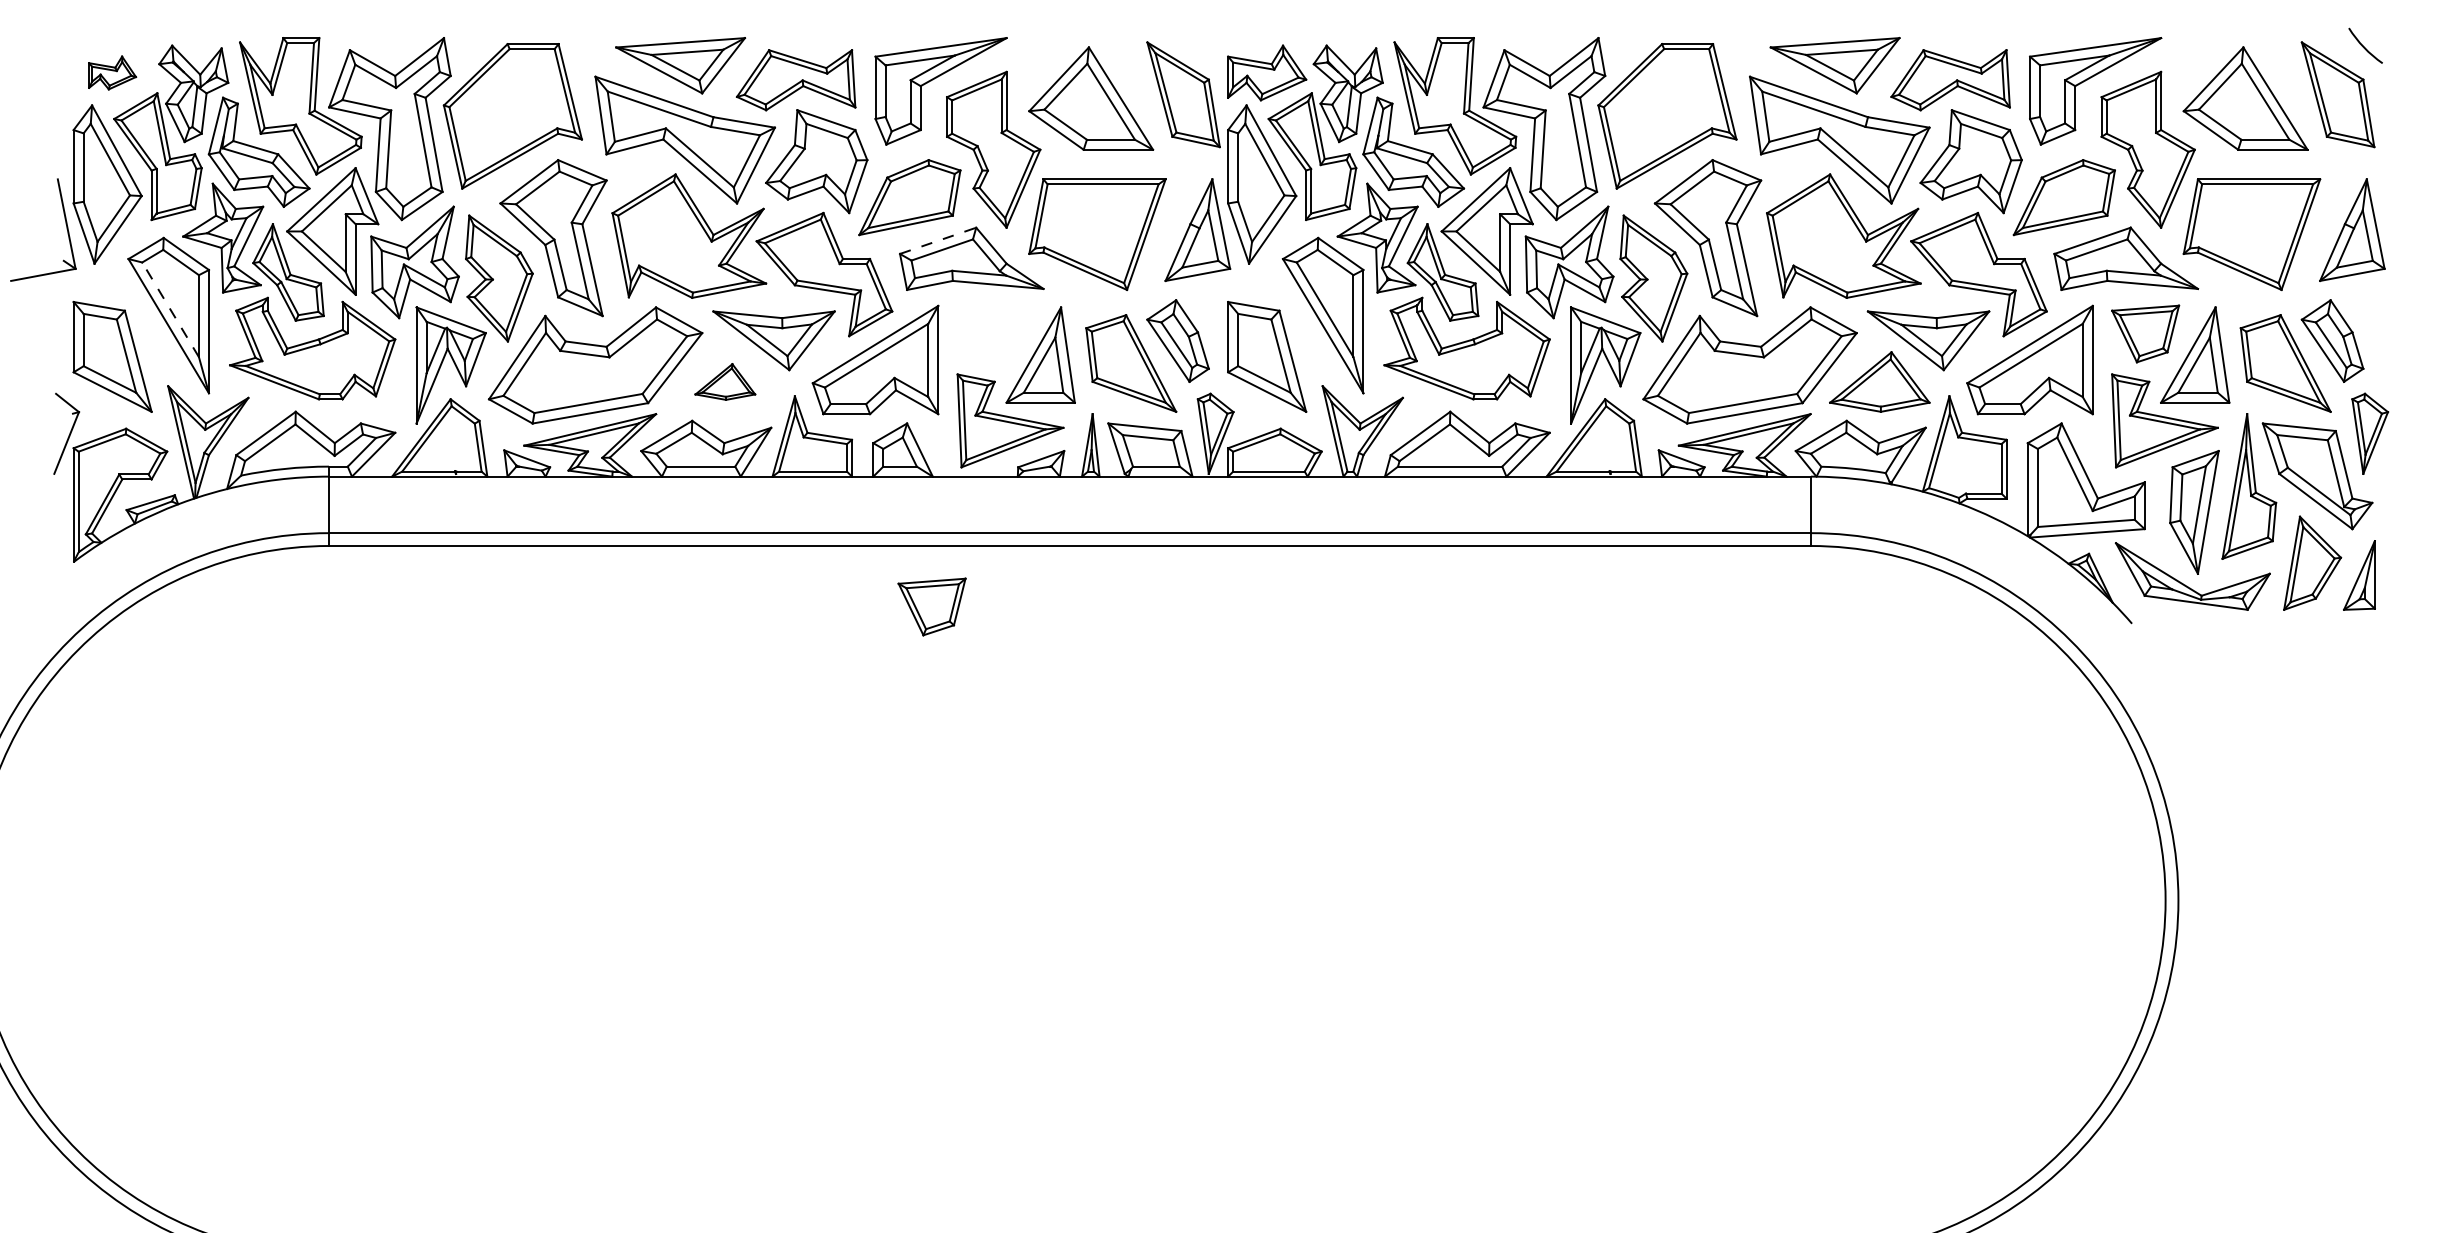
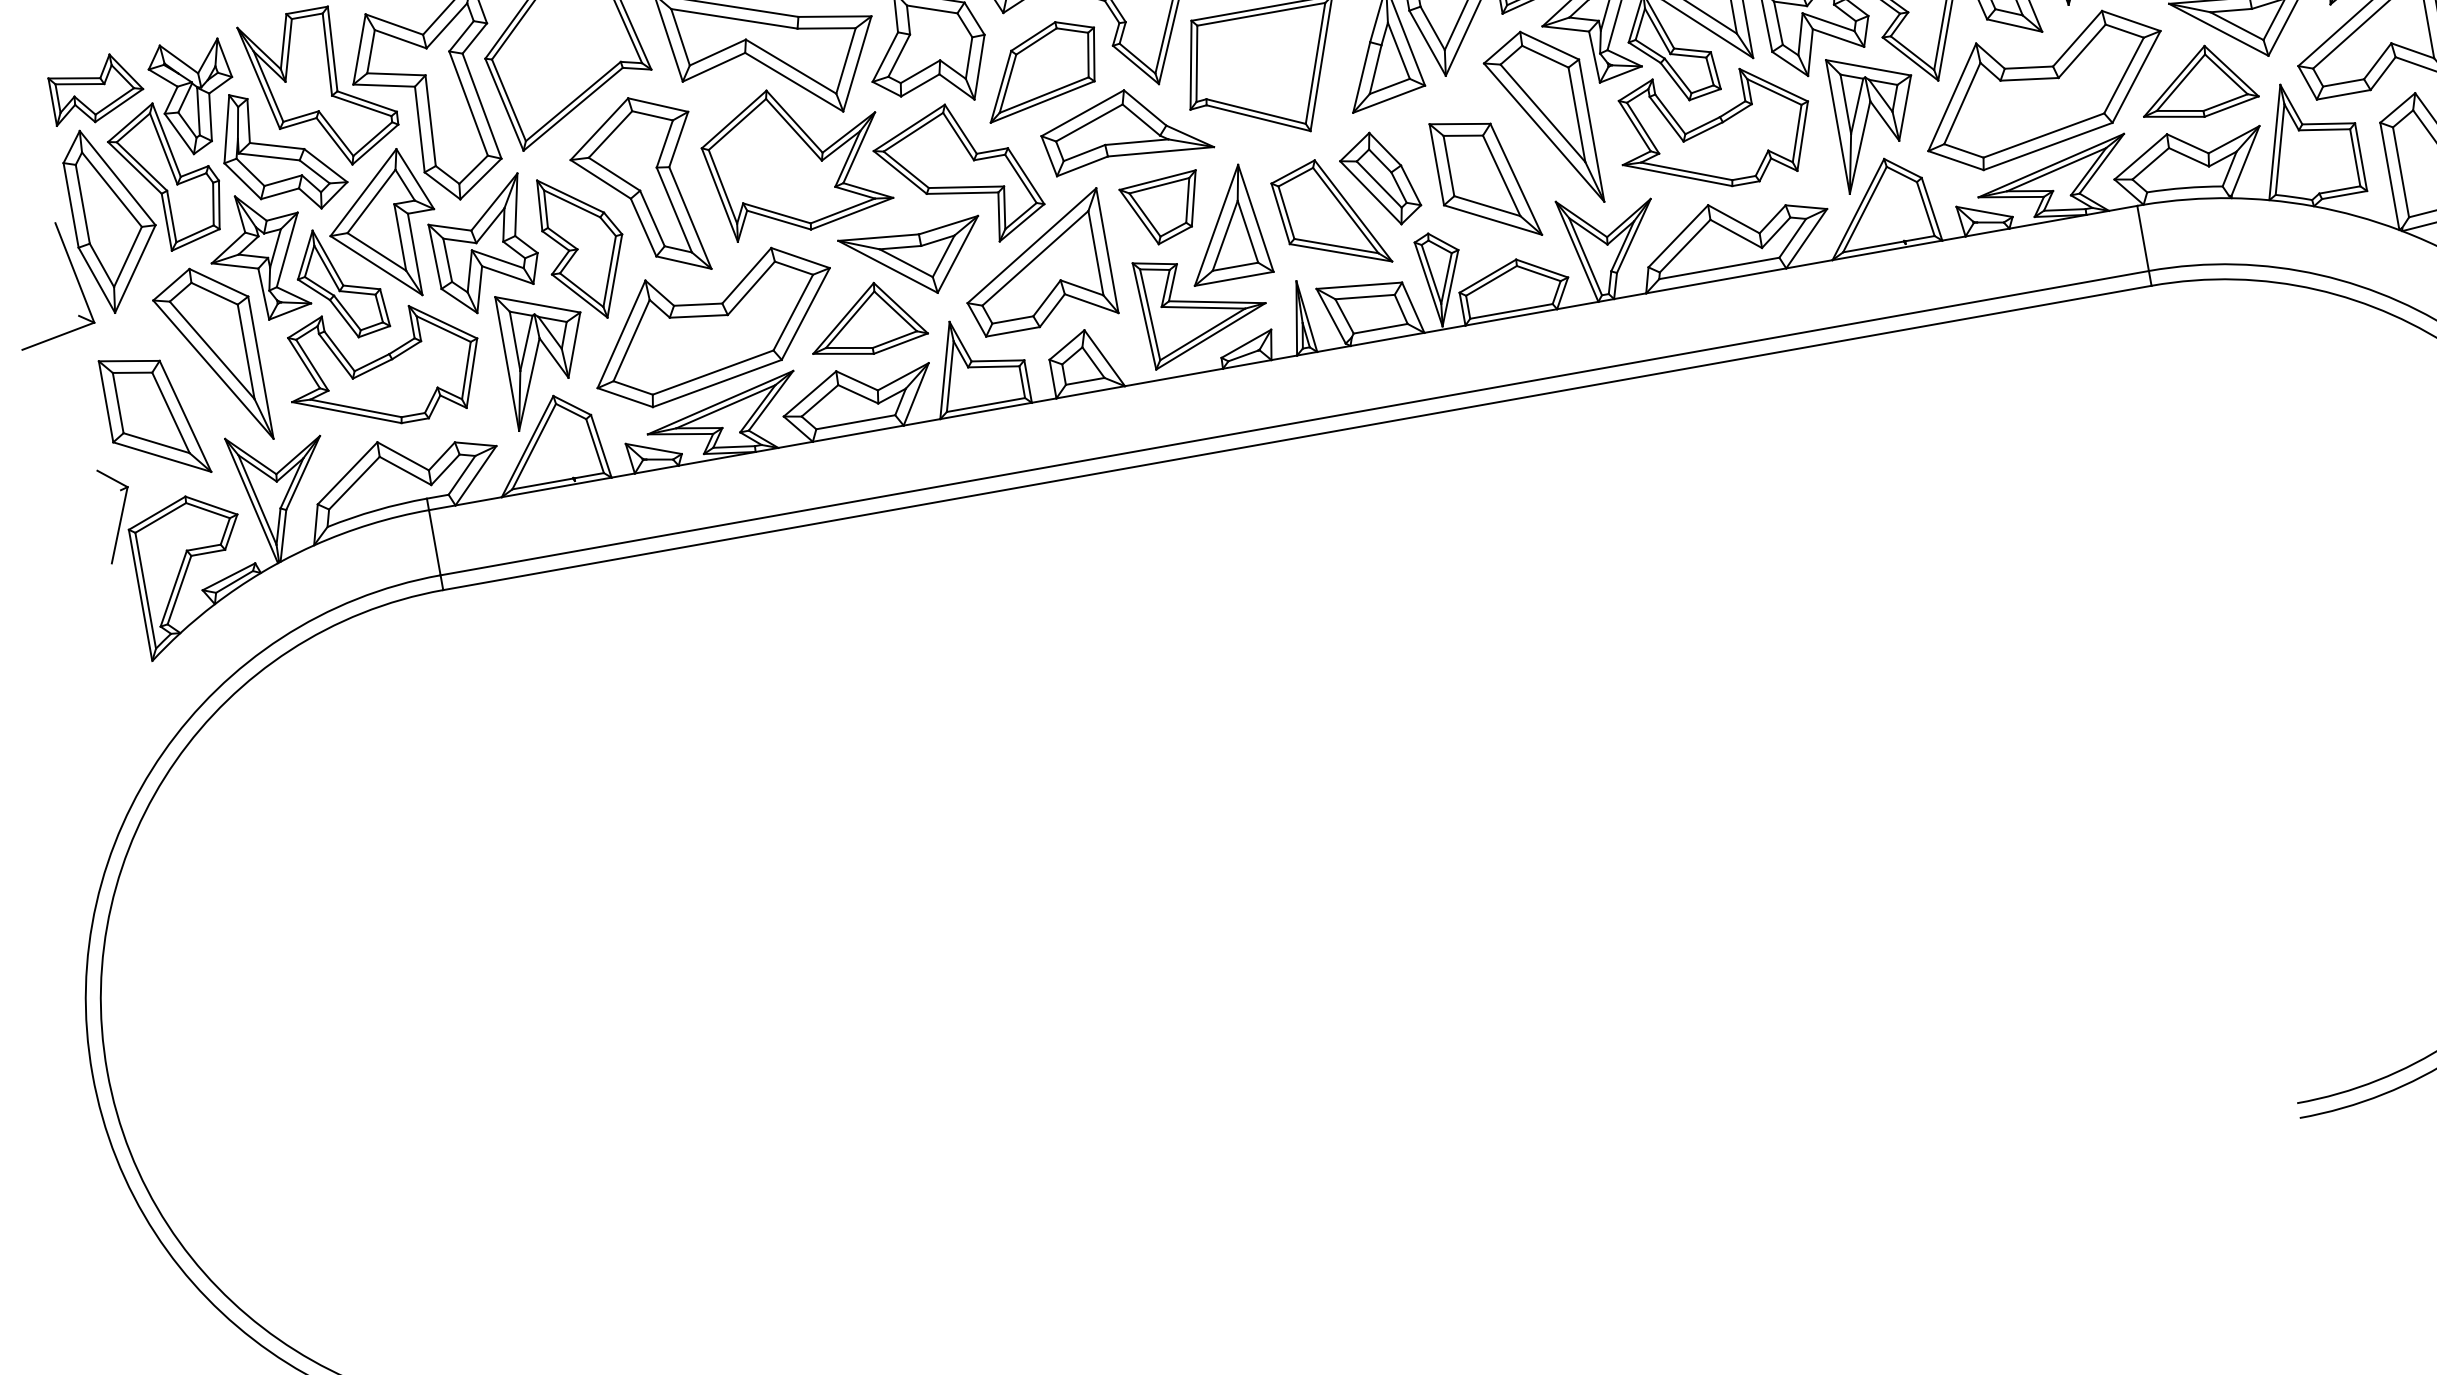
part: (112, 72) -> (96, 88), size x1.67
line: (938, 240) -> (1083, 112), dashed -> solid
line: (170, 309) -> (212, 350), dashed -> solid
part: (725, 381) -> (866, 319), size x1.67
part: (931, 606) -> (1162, 209), moved

